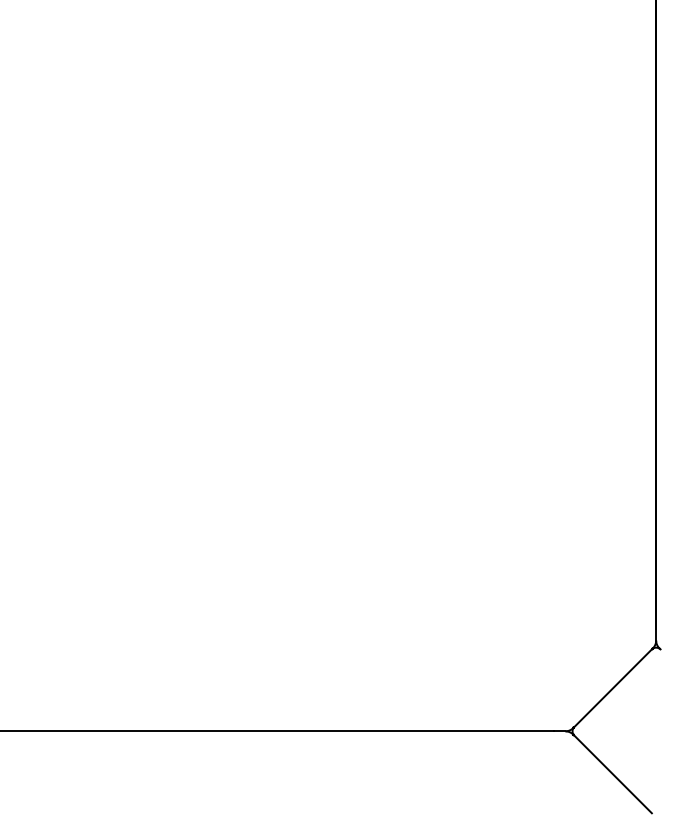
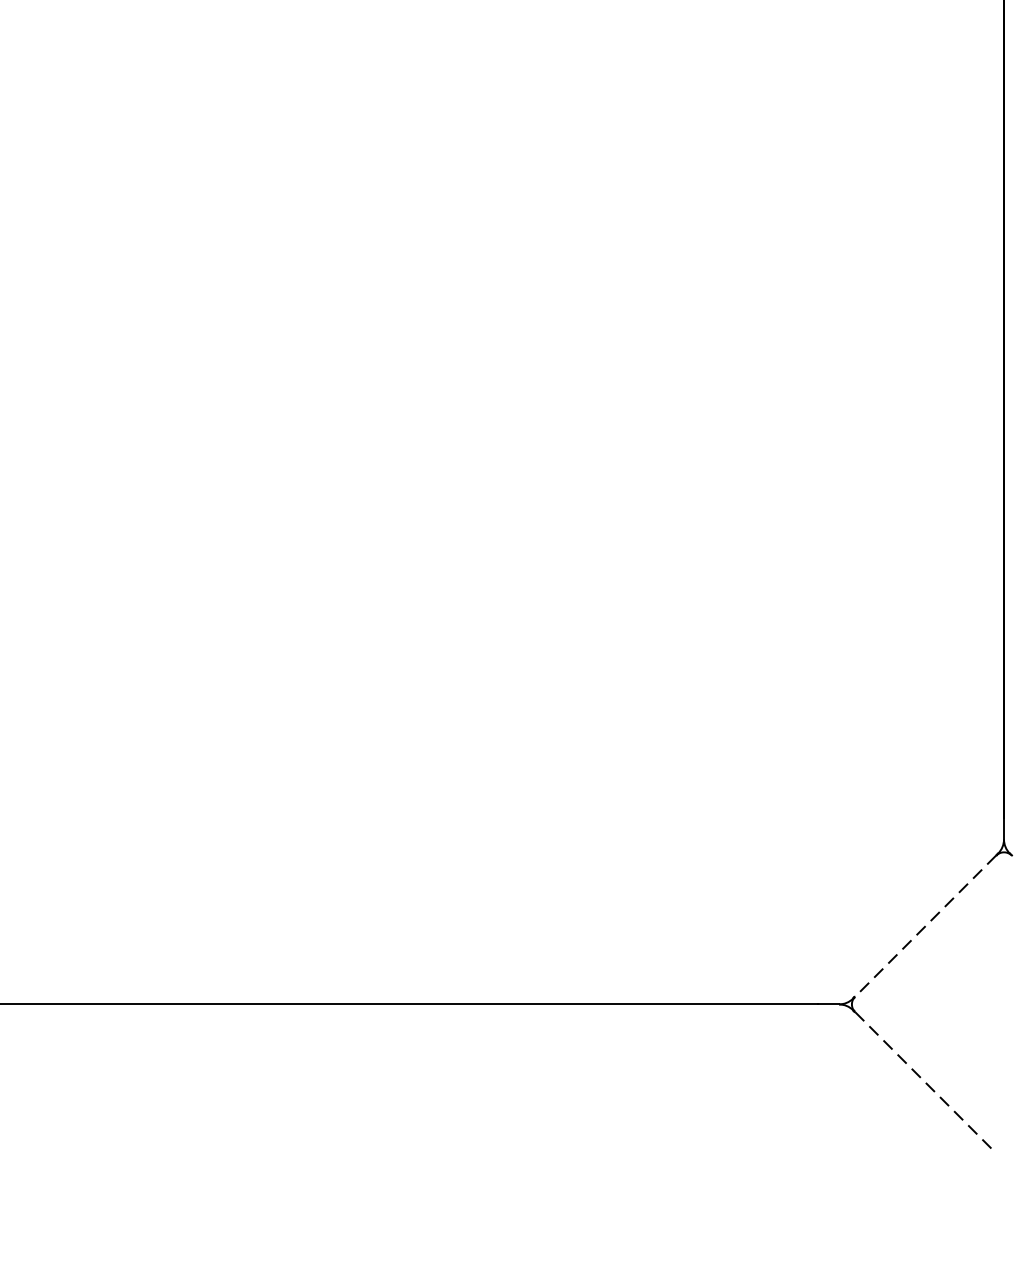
line: (613, 688) -> (926, 926), solid -> dashed
line: (613, 774) -> (926, 1082), solid -> dashed

